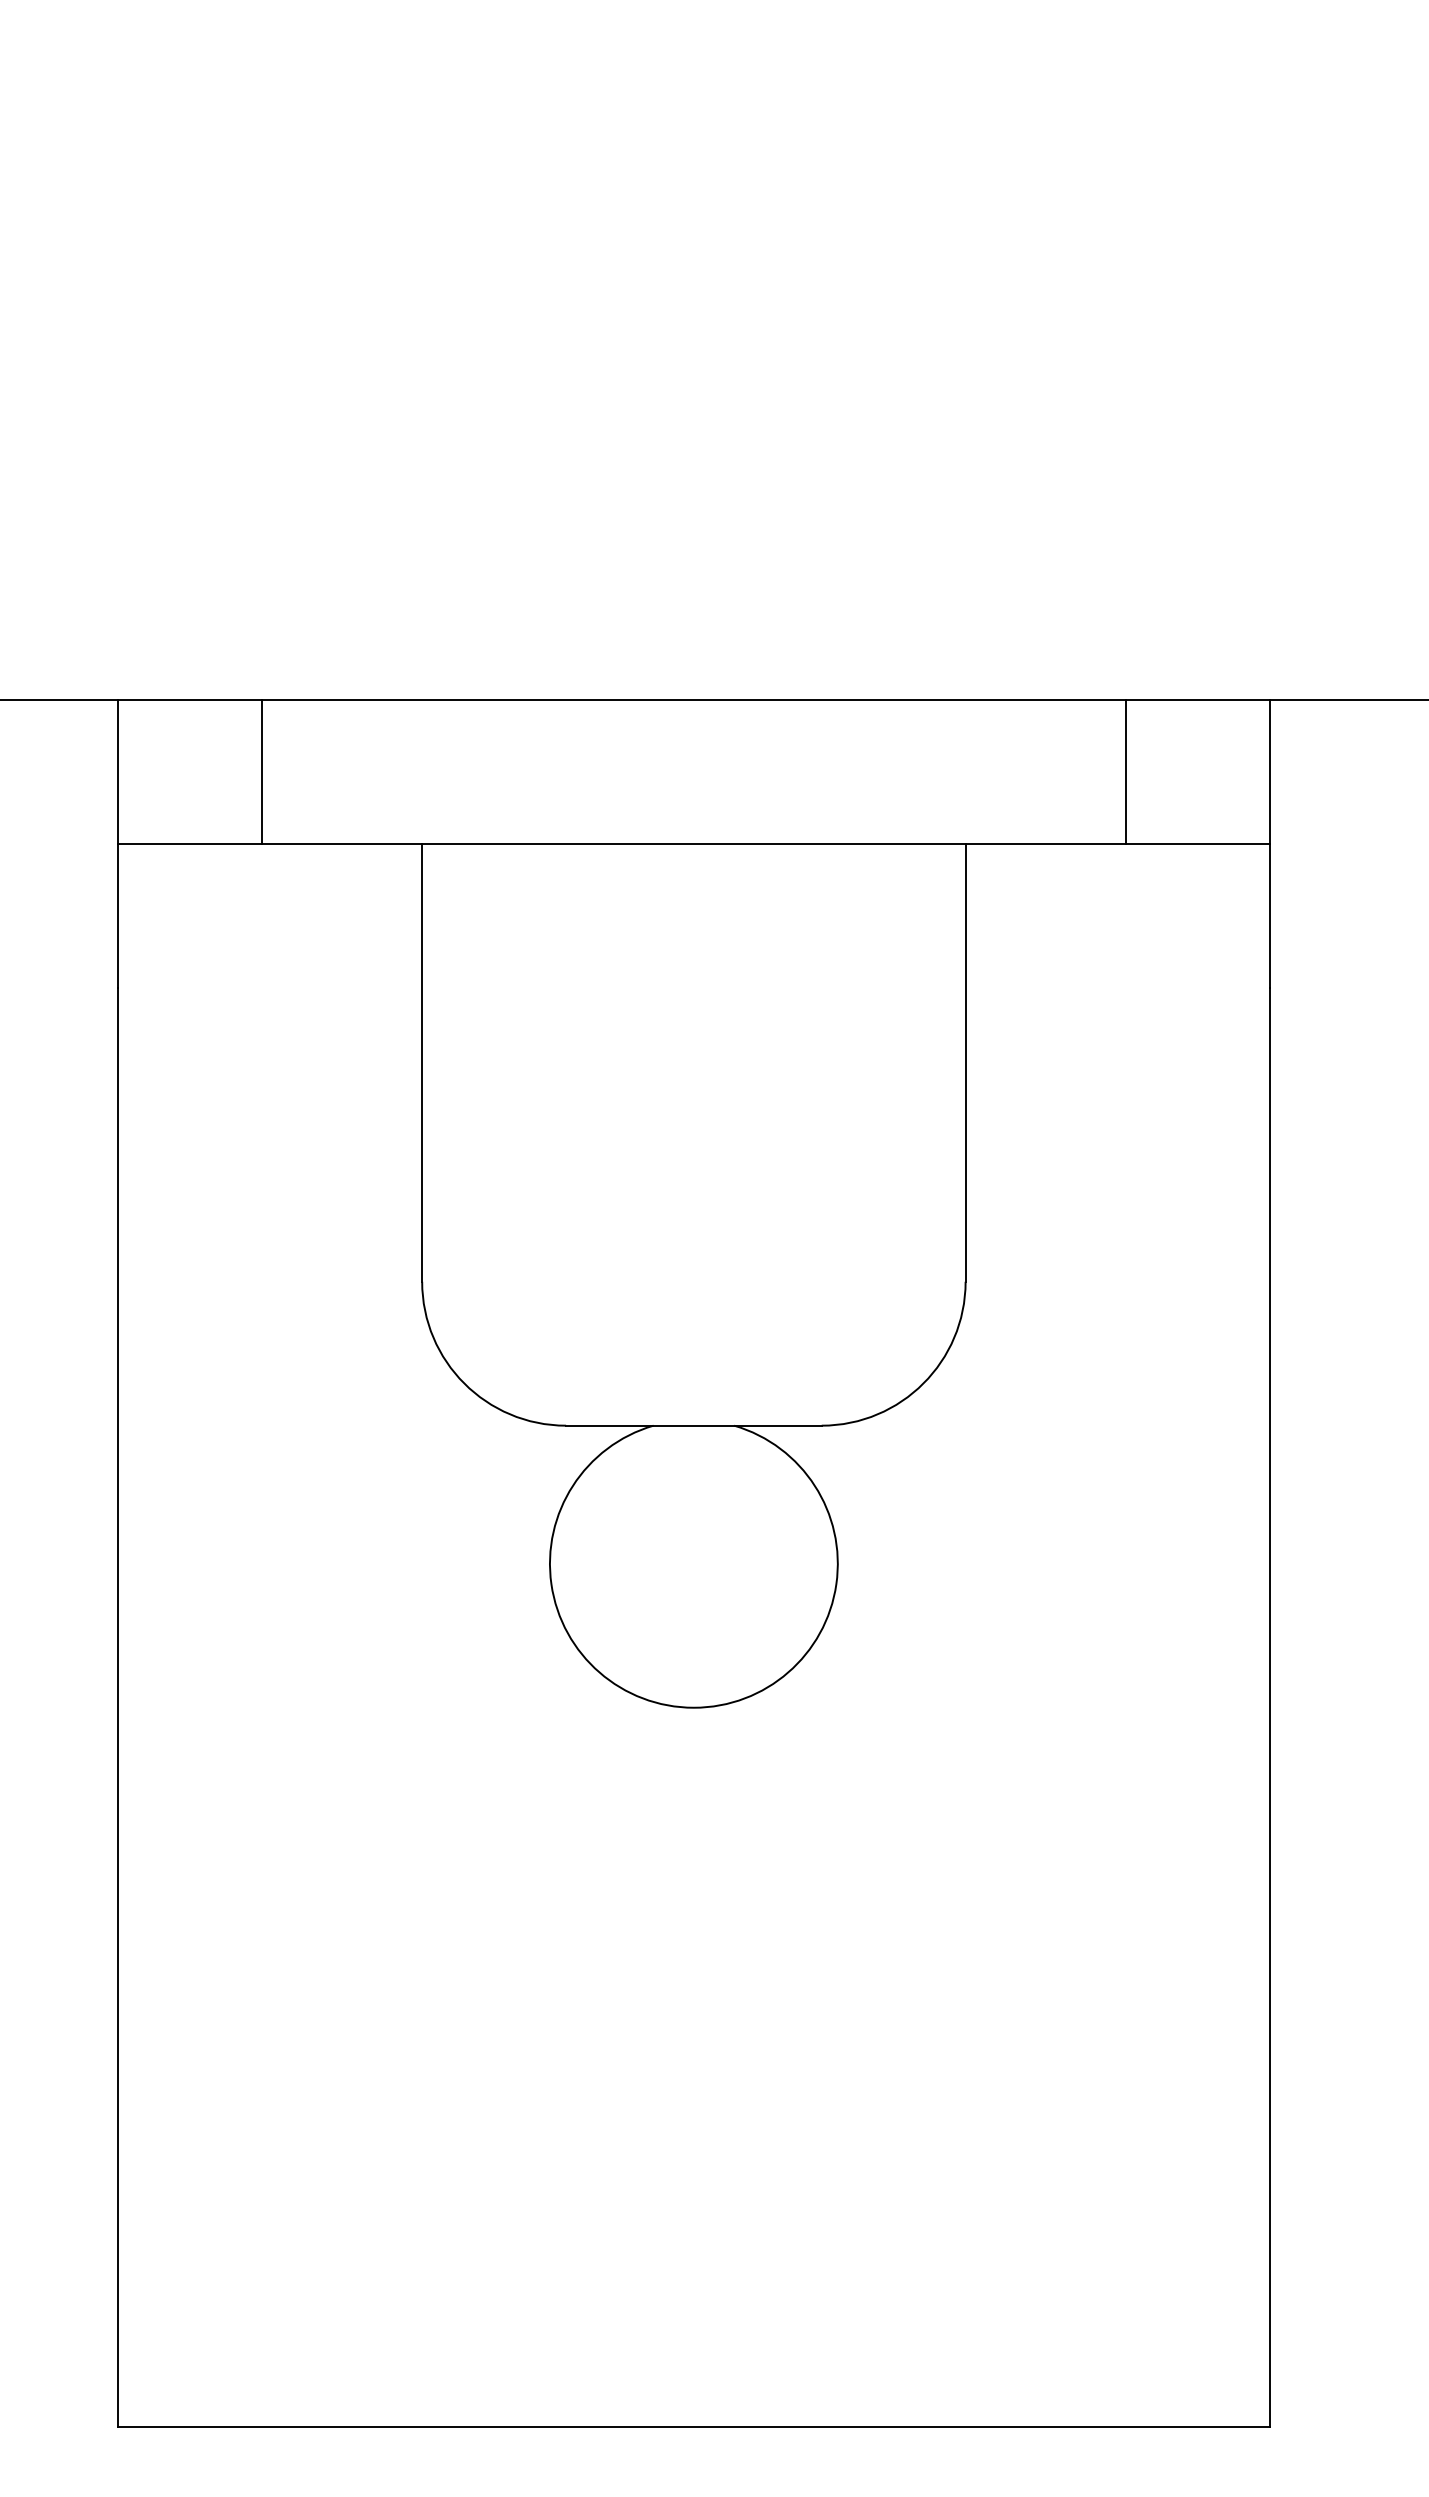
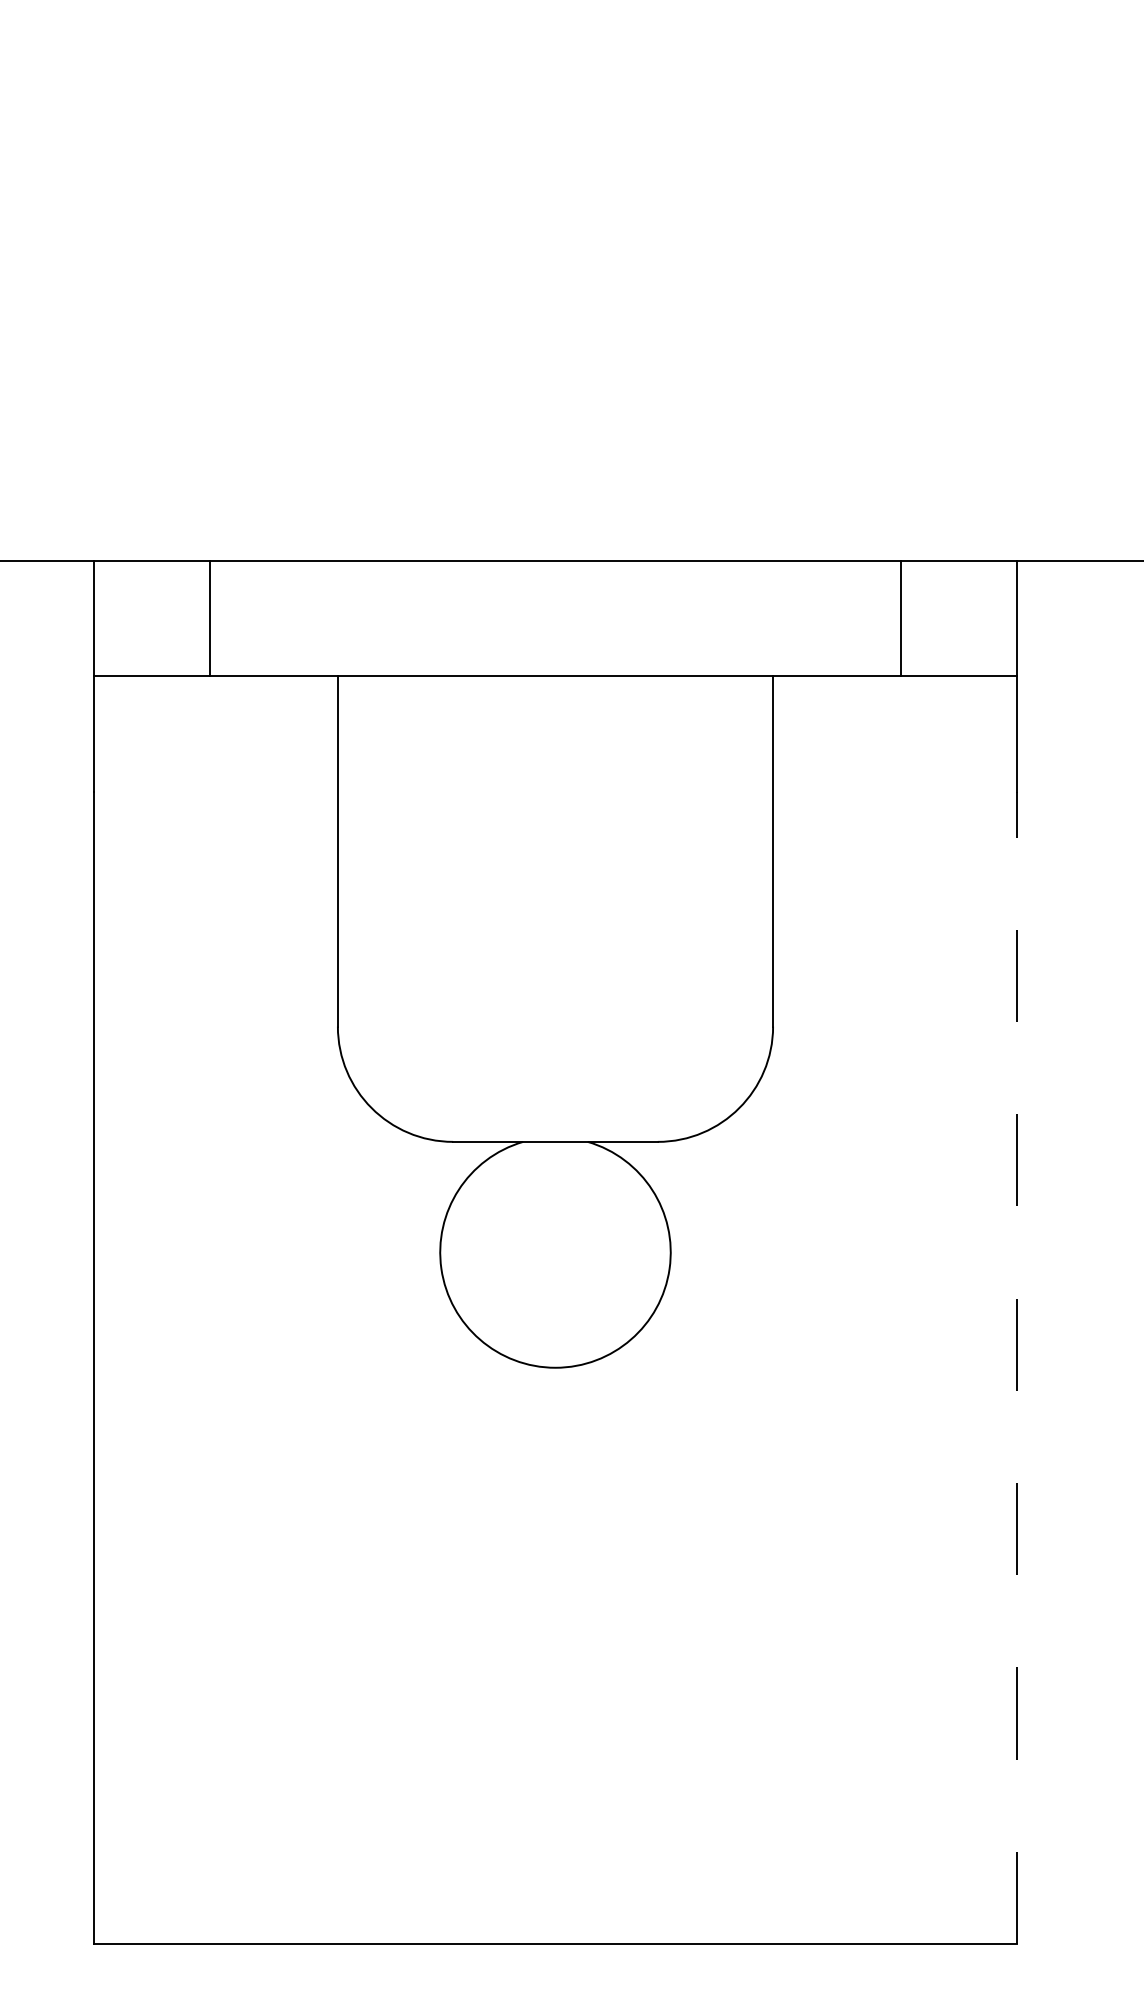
line: (1269, 1707) -> (1016, 1367), solid -> dashed

